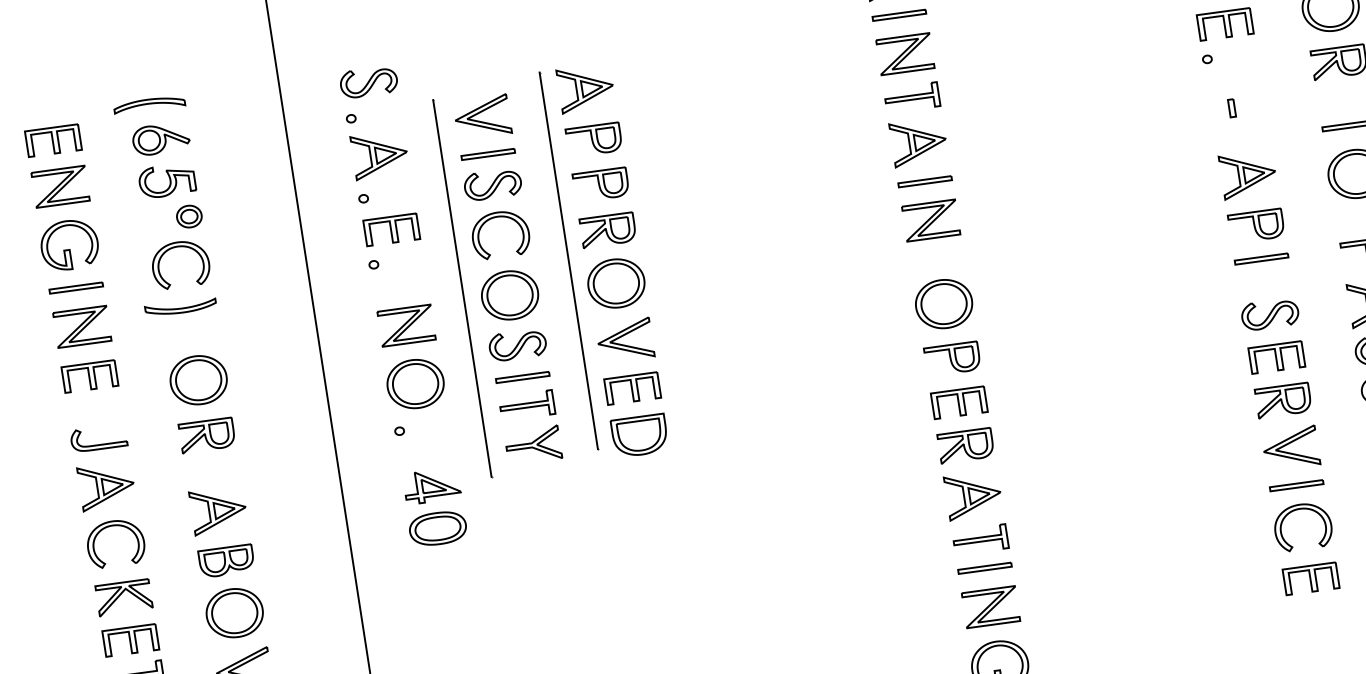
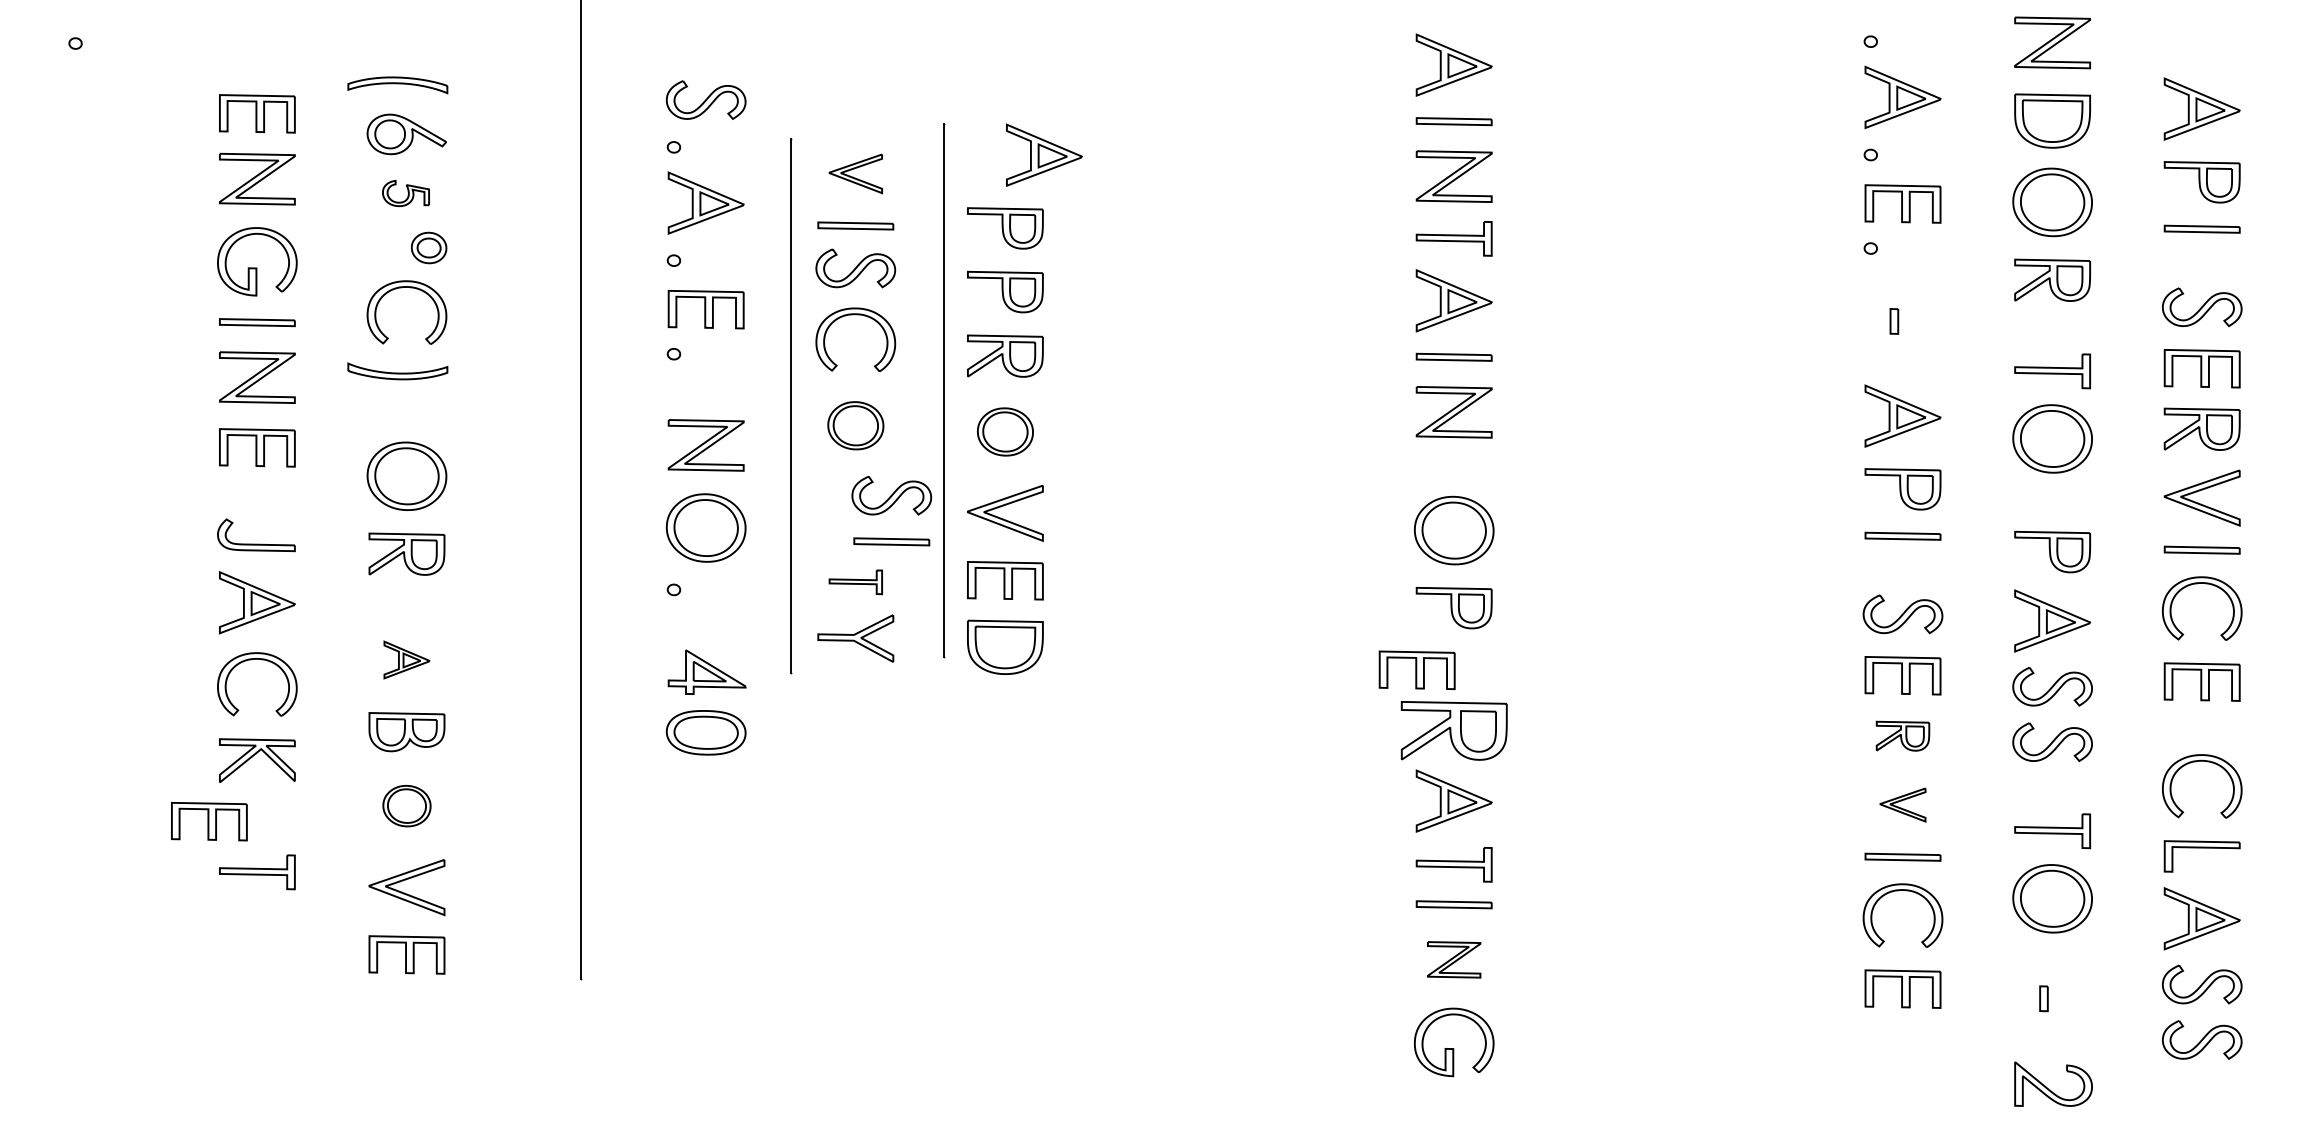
part: (586, 87) -> (1044, 154), moved
part: (482, 117) -> (855, 173), size x0.7
part: (166, 180) -> (405, 193), size x0.6
part: (616, 283) -> (1005, 431), size x0.7
part: (509, 295) -> (855, 425), size x0.7
part: (517, 344) -> (891, 495), moved
part: (522, 377) -> (891, 541), moved
part: (1283, 399) -> (1902, 735), size x0.7
part: (958, 402) -> (1416, 669), moved
part: (527, 406) -> (855, 582), size x0.7
part: (965, 445) -> (1453, 730), size x1.4
part: (1290, 448) -> (1902, 804), size x0.6
part: (218, 509) -> (406, 659), size x0.6
part: (990, 606) -> (1453, 959), size x0.7
part: (234, 612) -> (406, 805), size x0.6
part: (130, 640) -> (209, 821), moved

